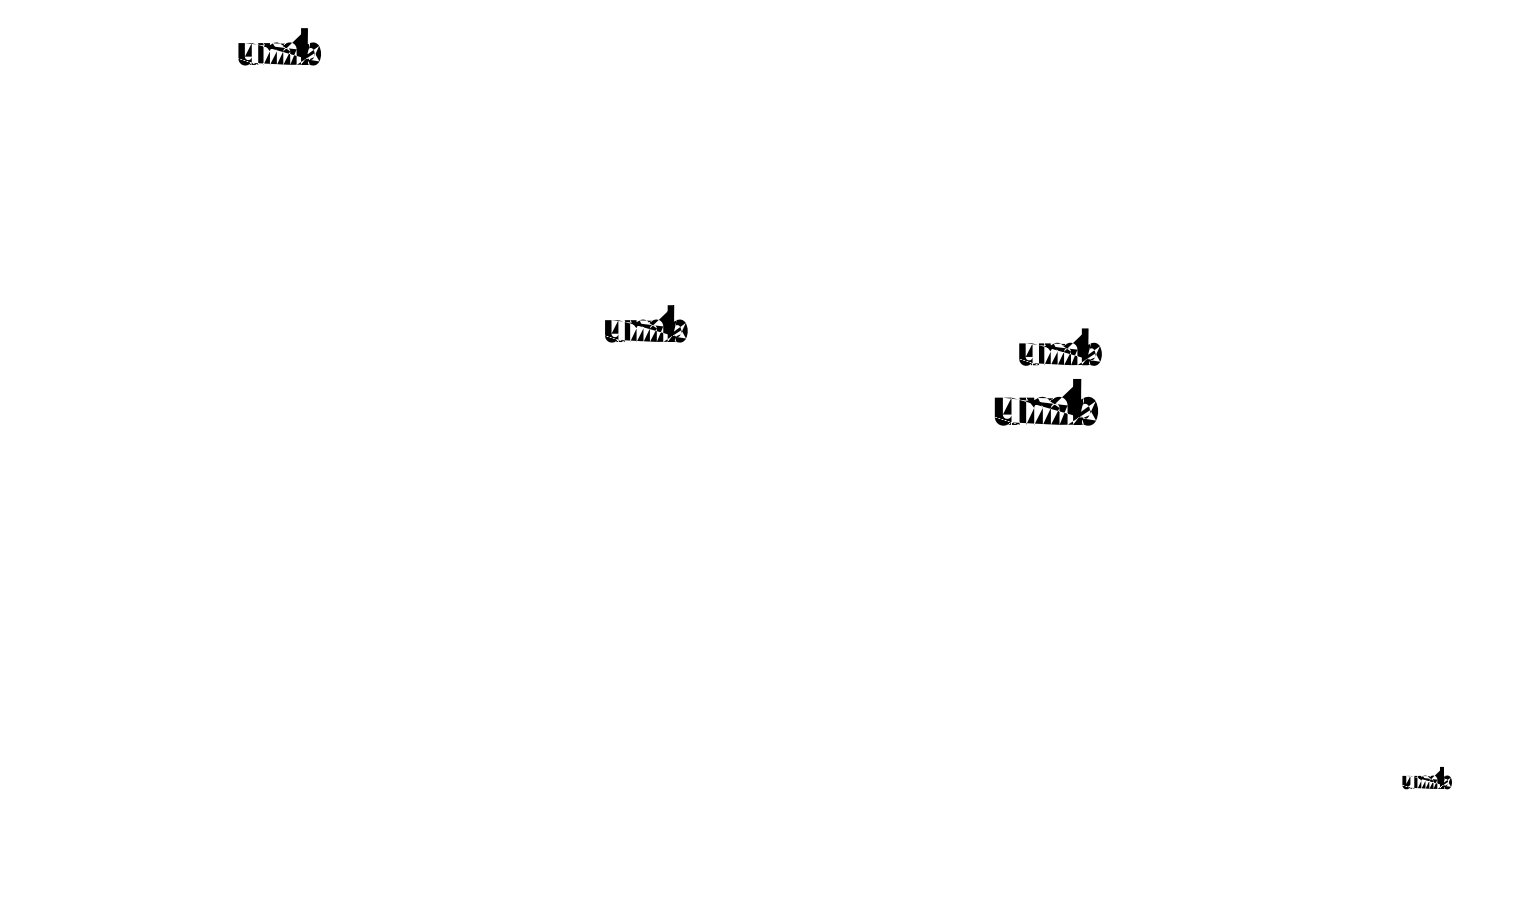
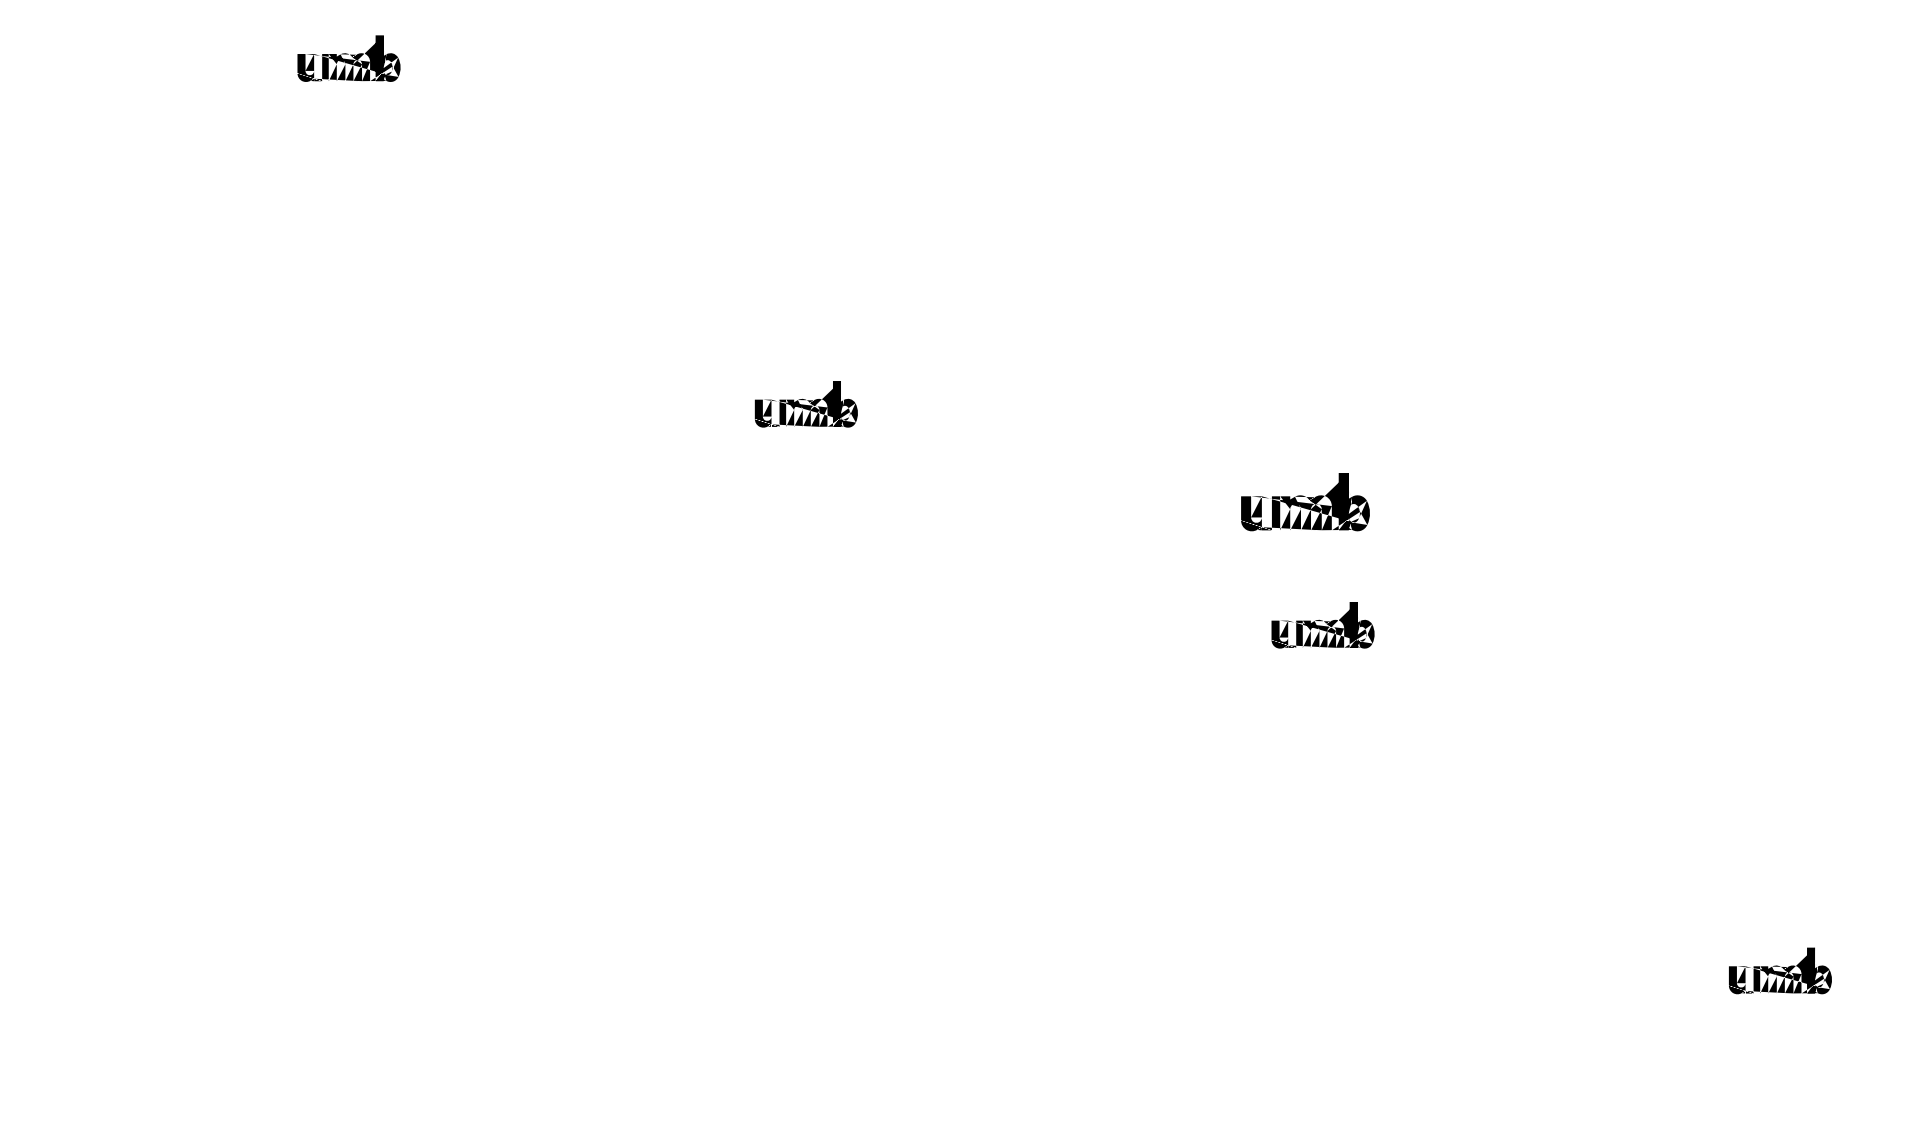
part: (1060, 347) -> (1322, 625), moved
part: (1427, 777) -> (1780, 970), size x1.67

